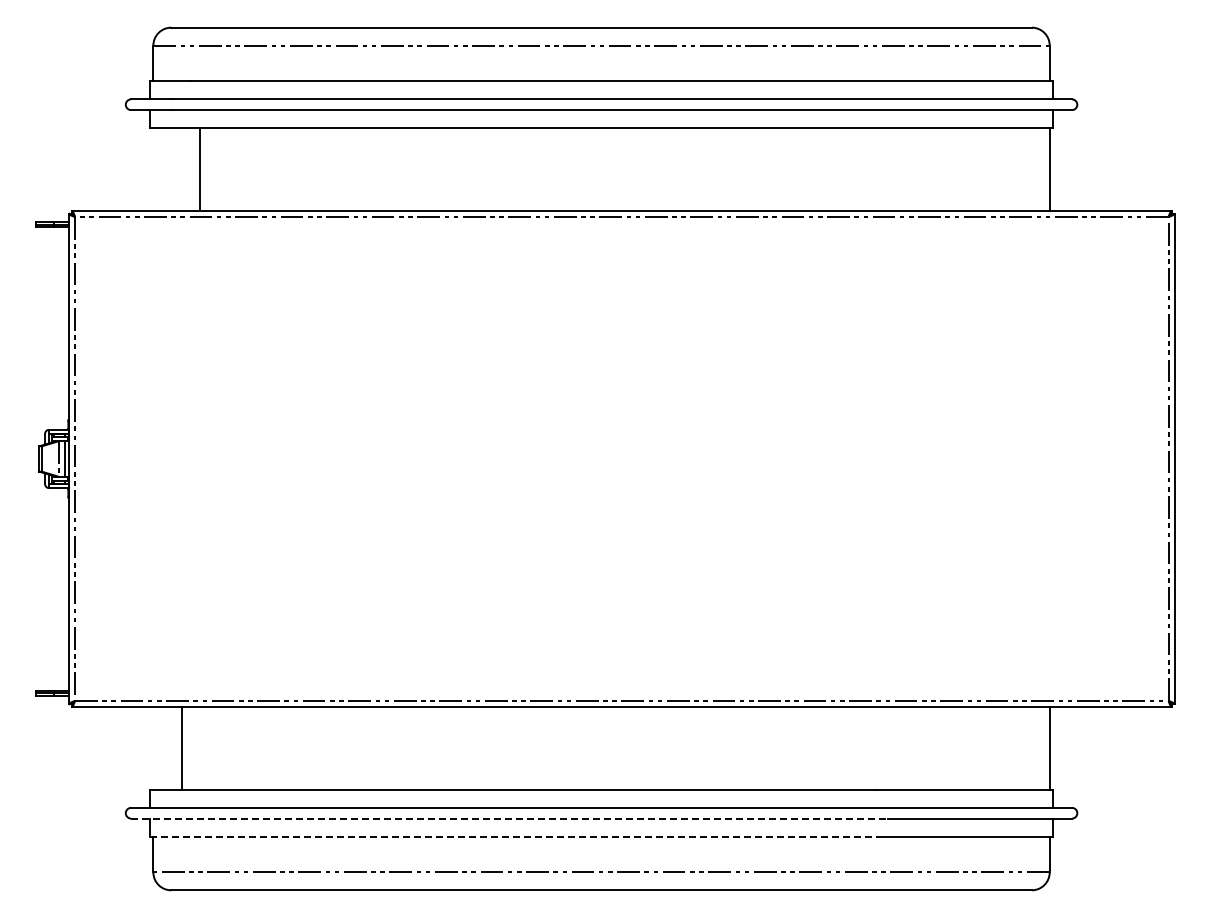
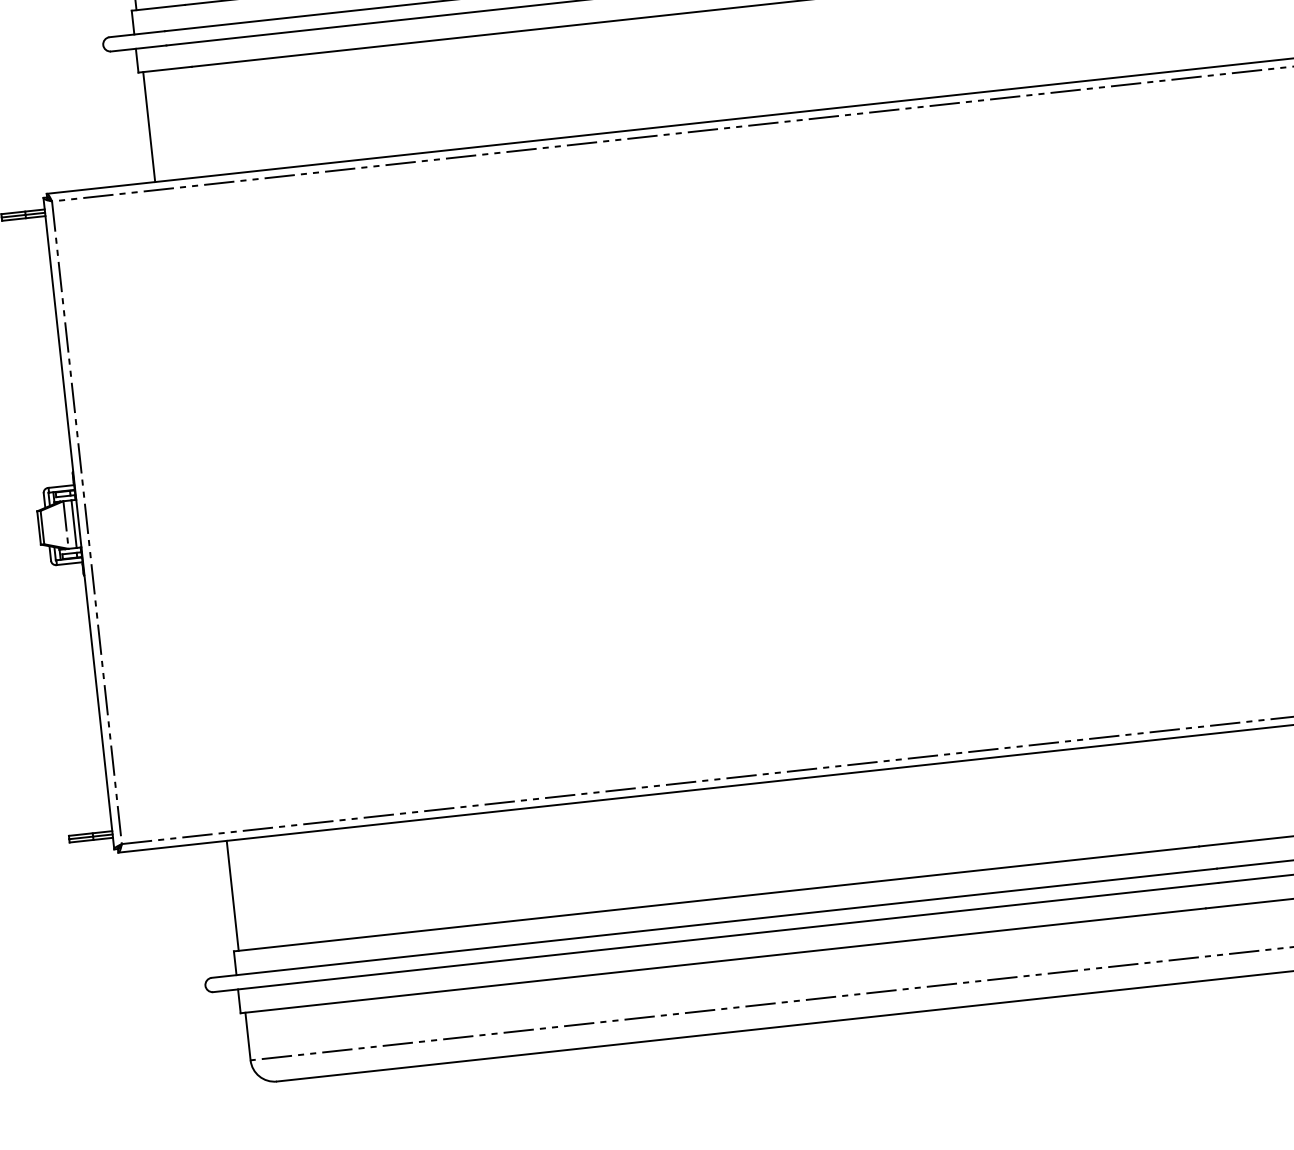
line: (200, 169) -> (149, 127), moved
line: (182, 748) -> (232, 895), moved
line: (509, 818) -> (715, 937), dashed -> solid
line: (513, 836) -> (723, 960), dashed -> solid

